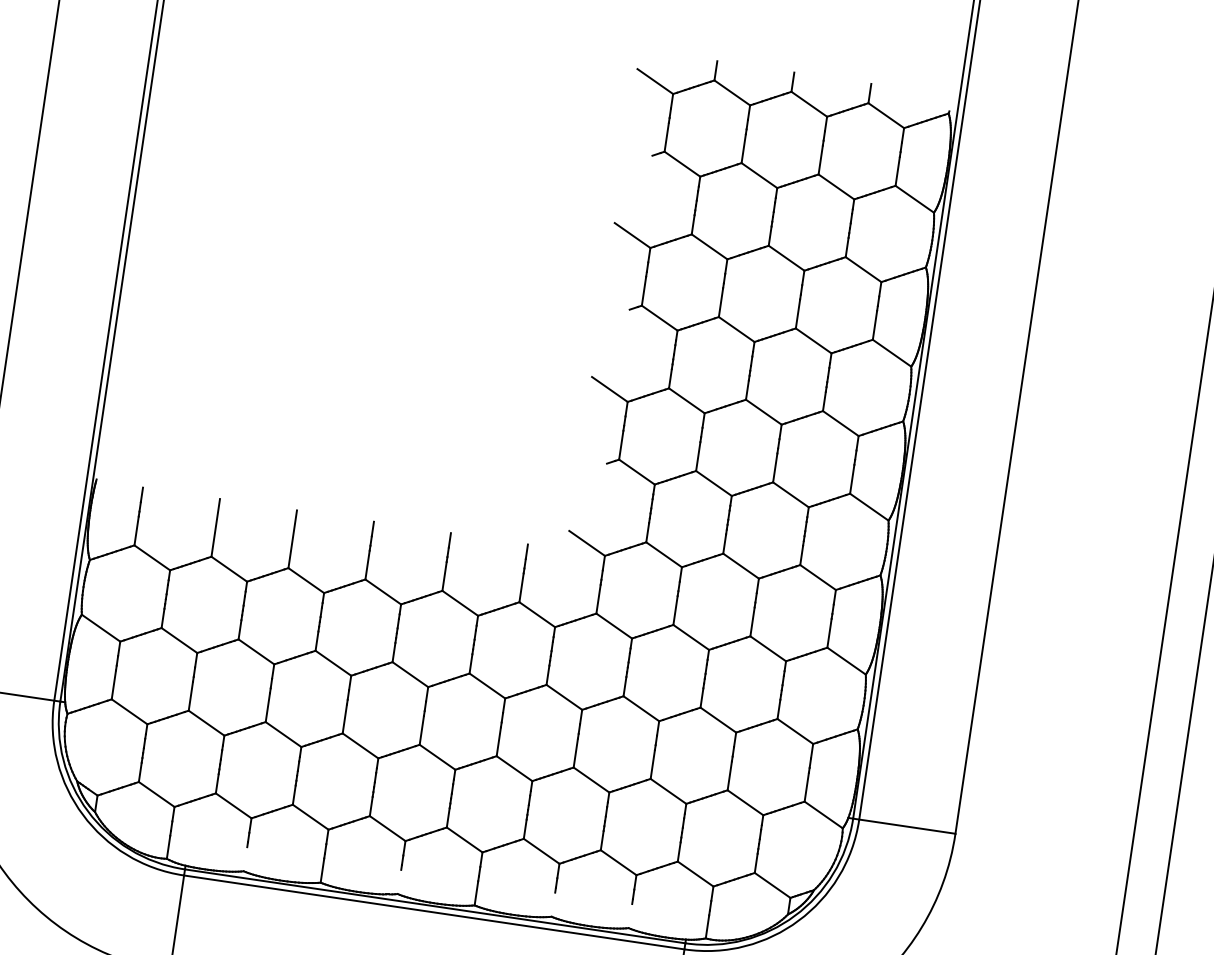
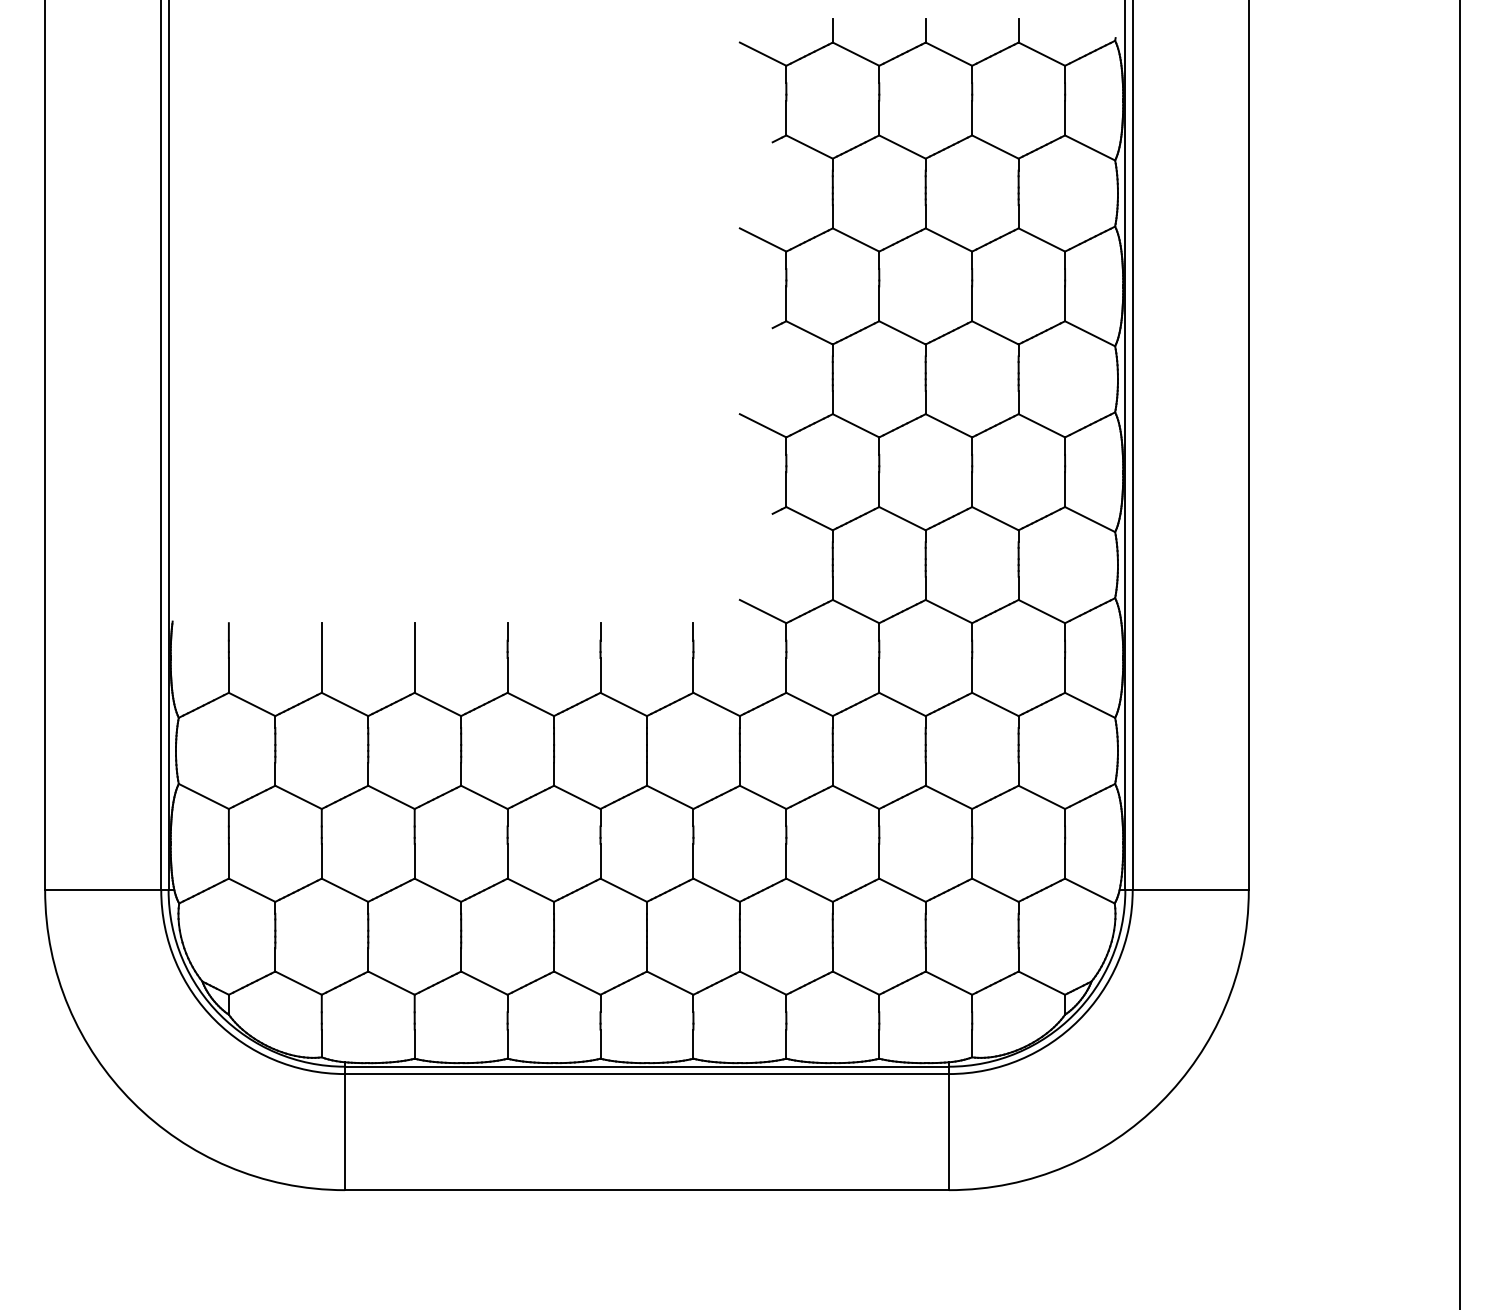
line: (245, 858) -> (414, 1043), added
line: (399, 881) -> (600, 1043), added
line: (553, 904) -> (786, 1043), added
line: (630, 915) -> (879, 1043), added

